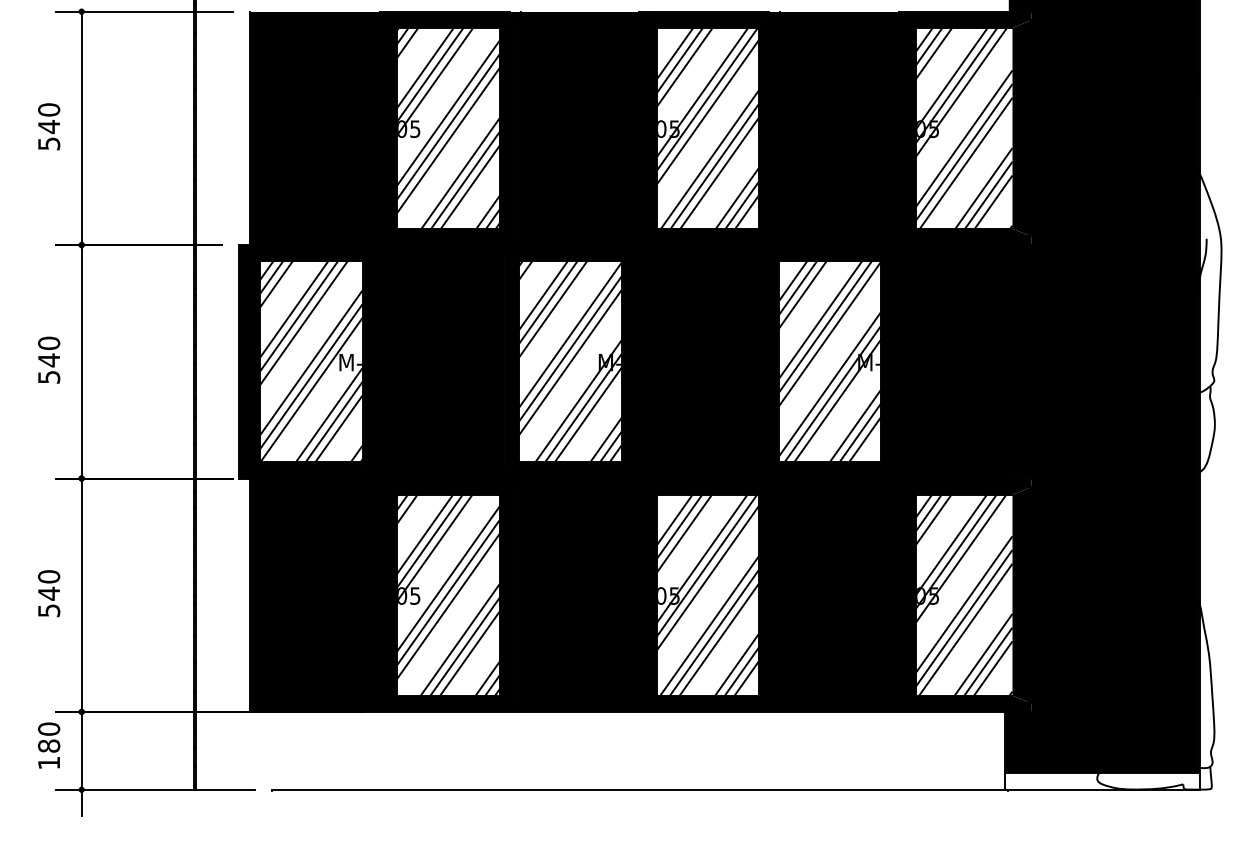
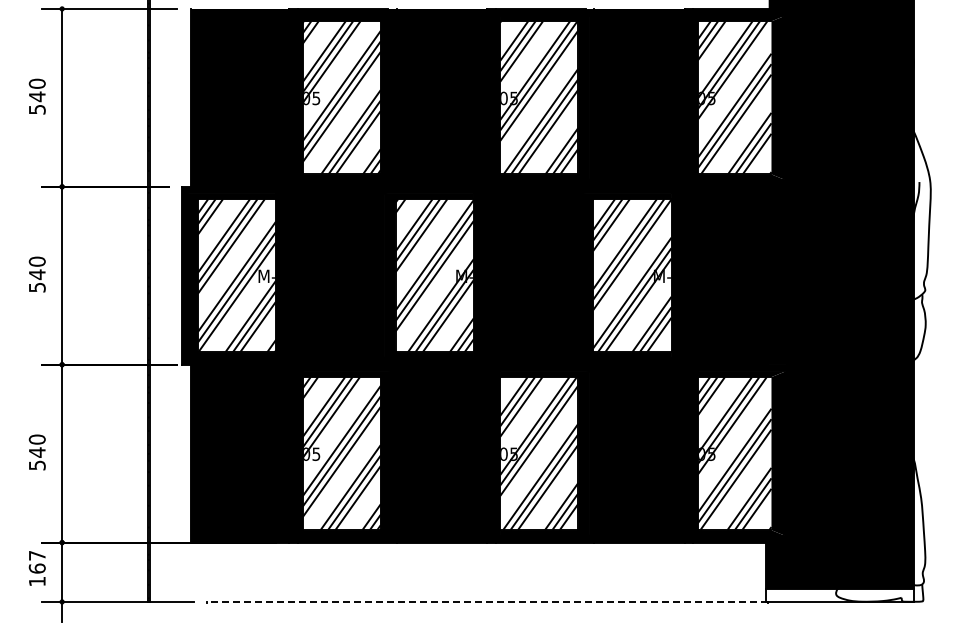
text: (48, 736) -> (36, 561), 180 -> 167
line: (639, 789) -> (487, 601), solid -> dashed

